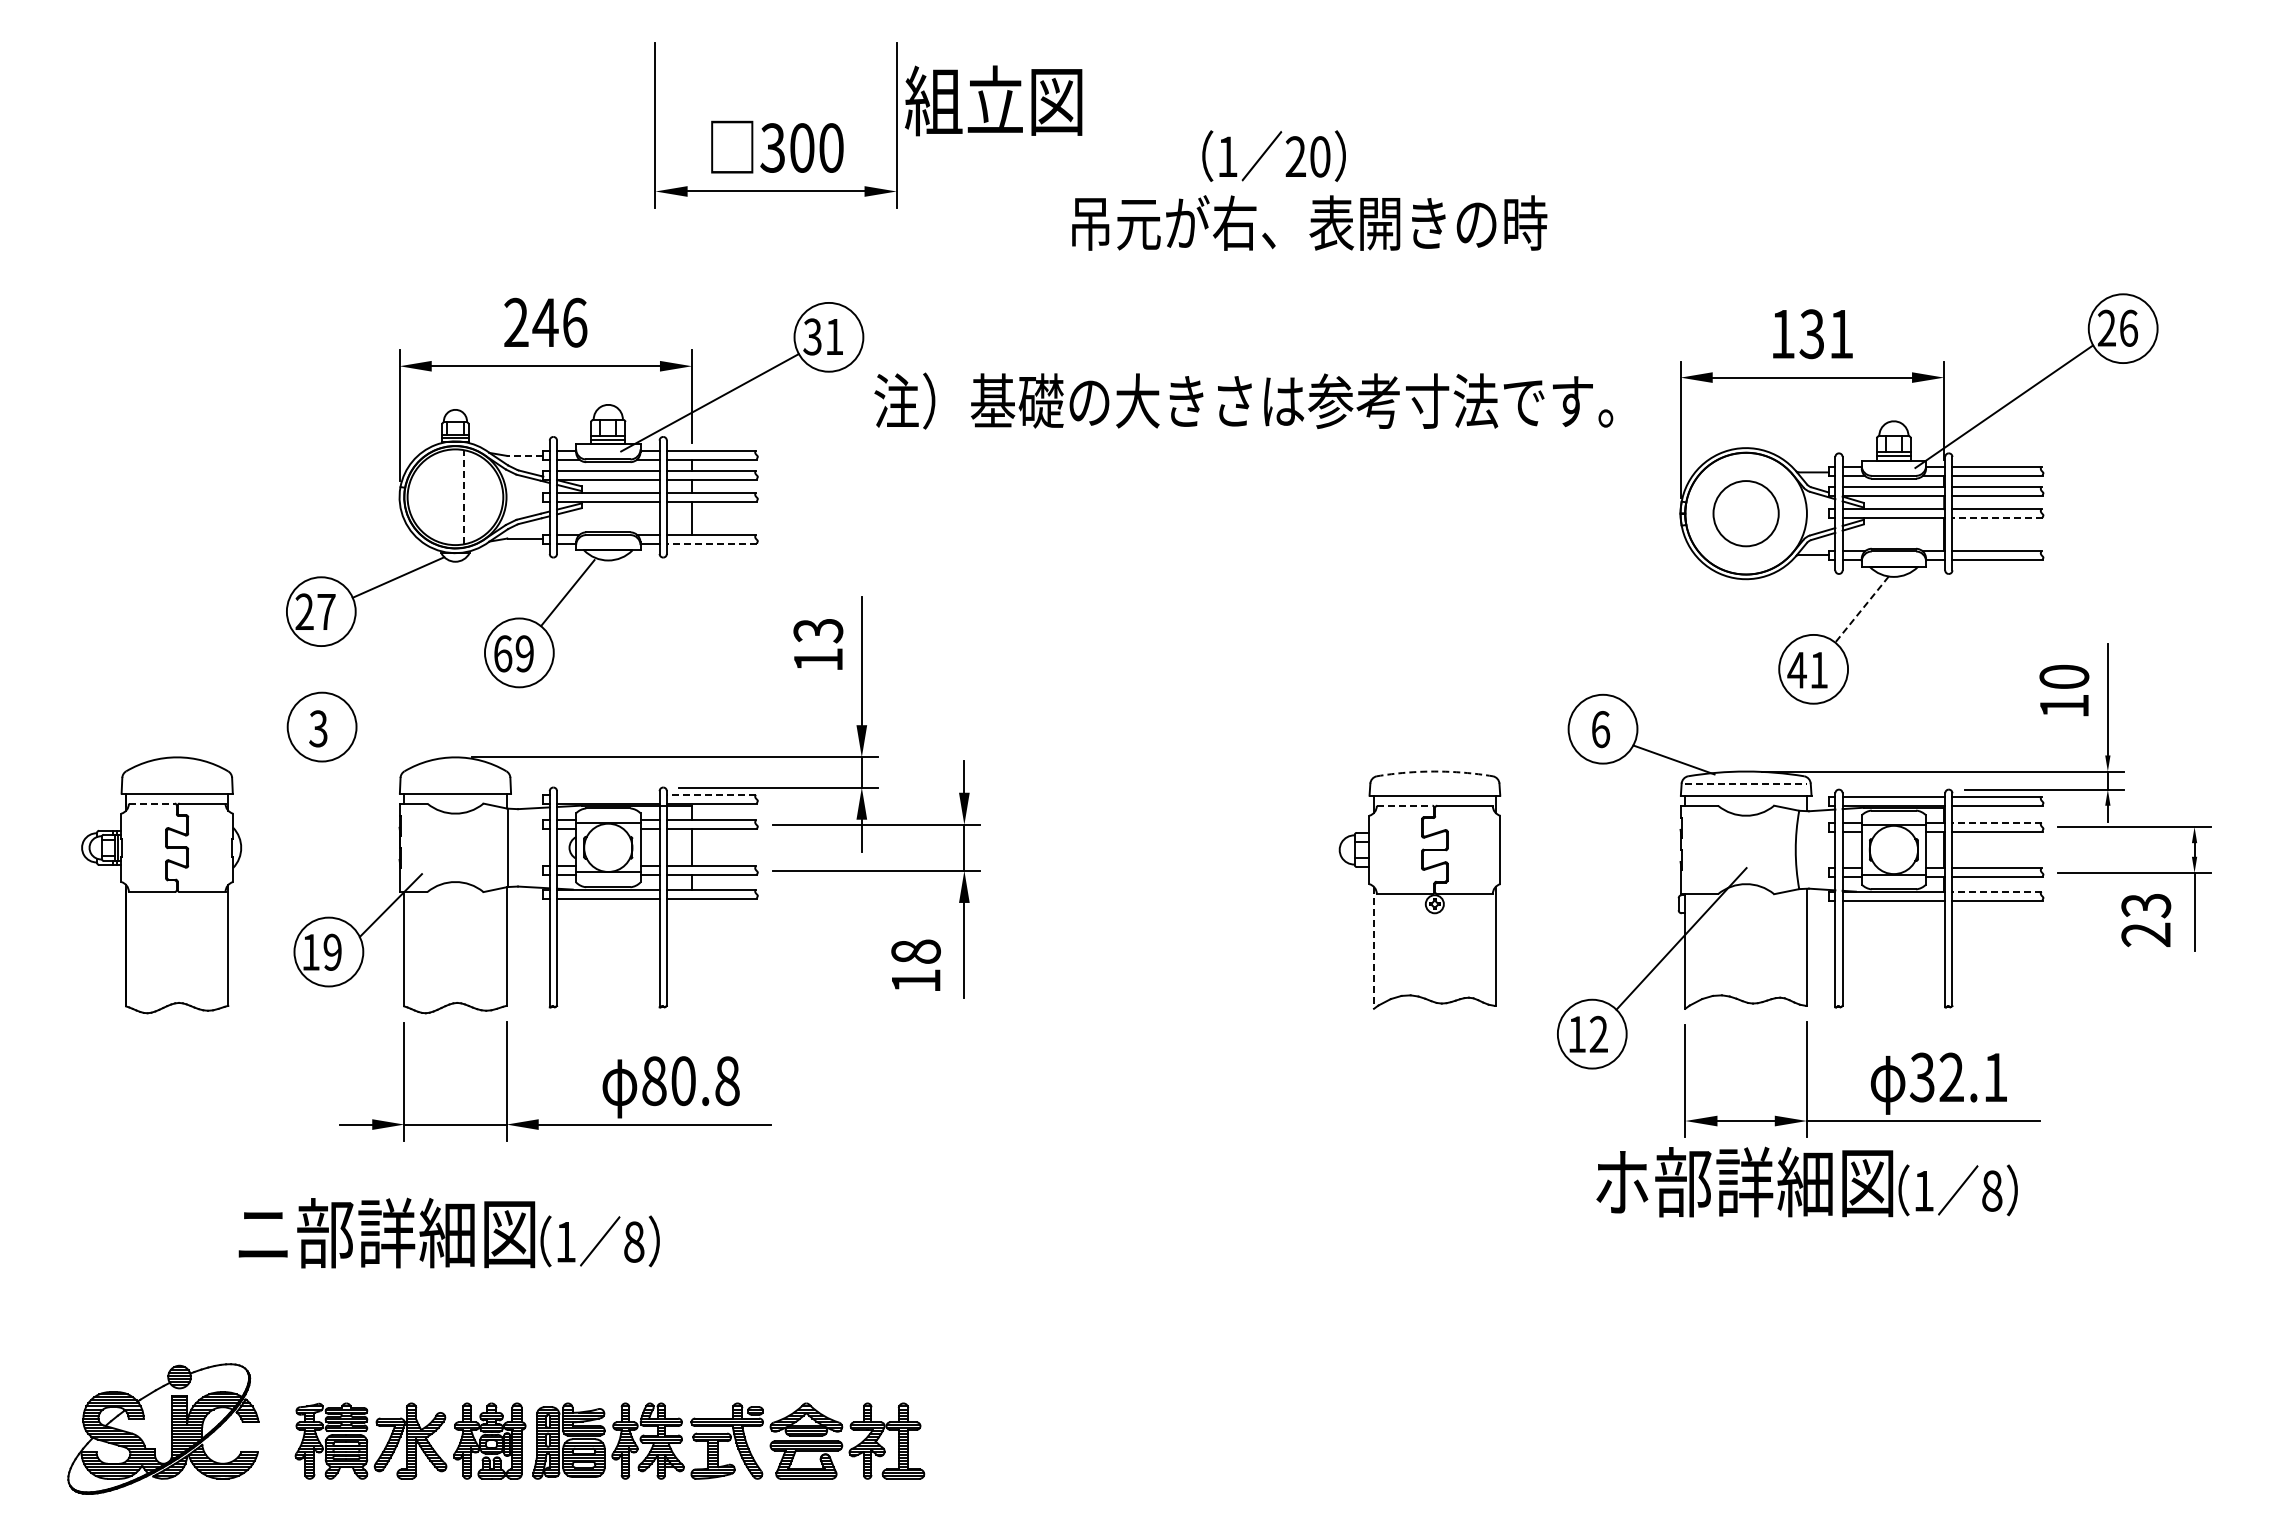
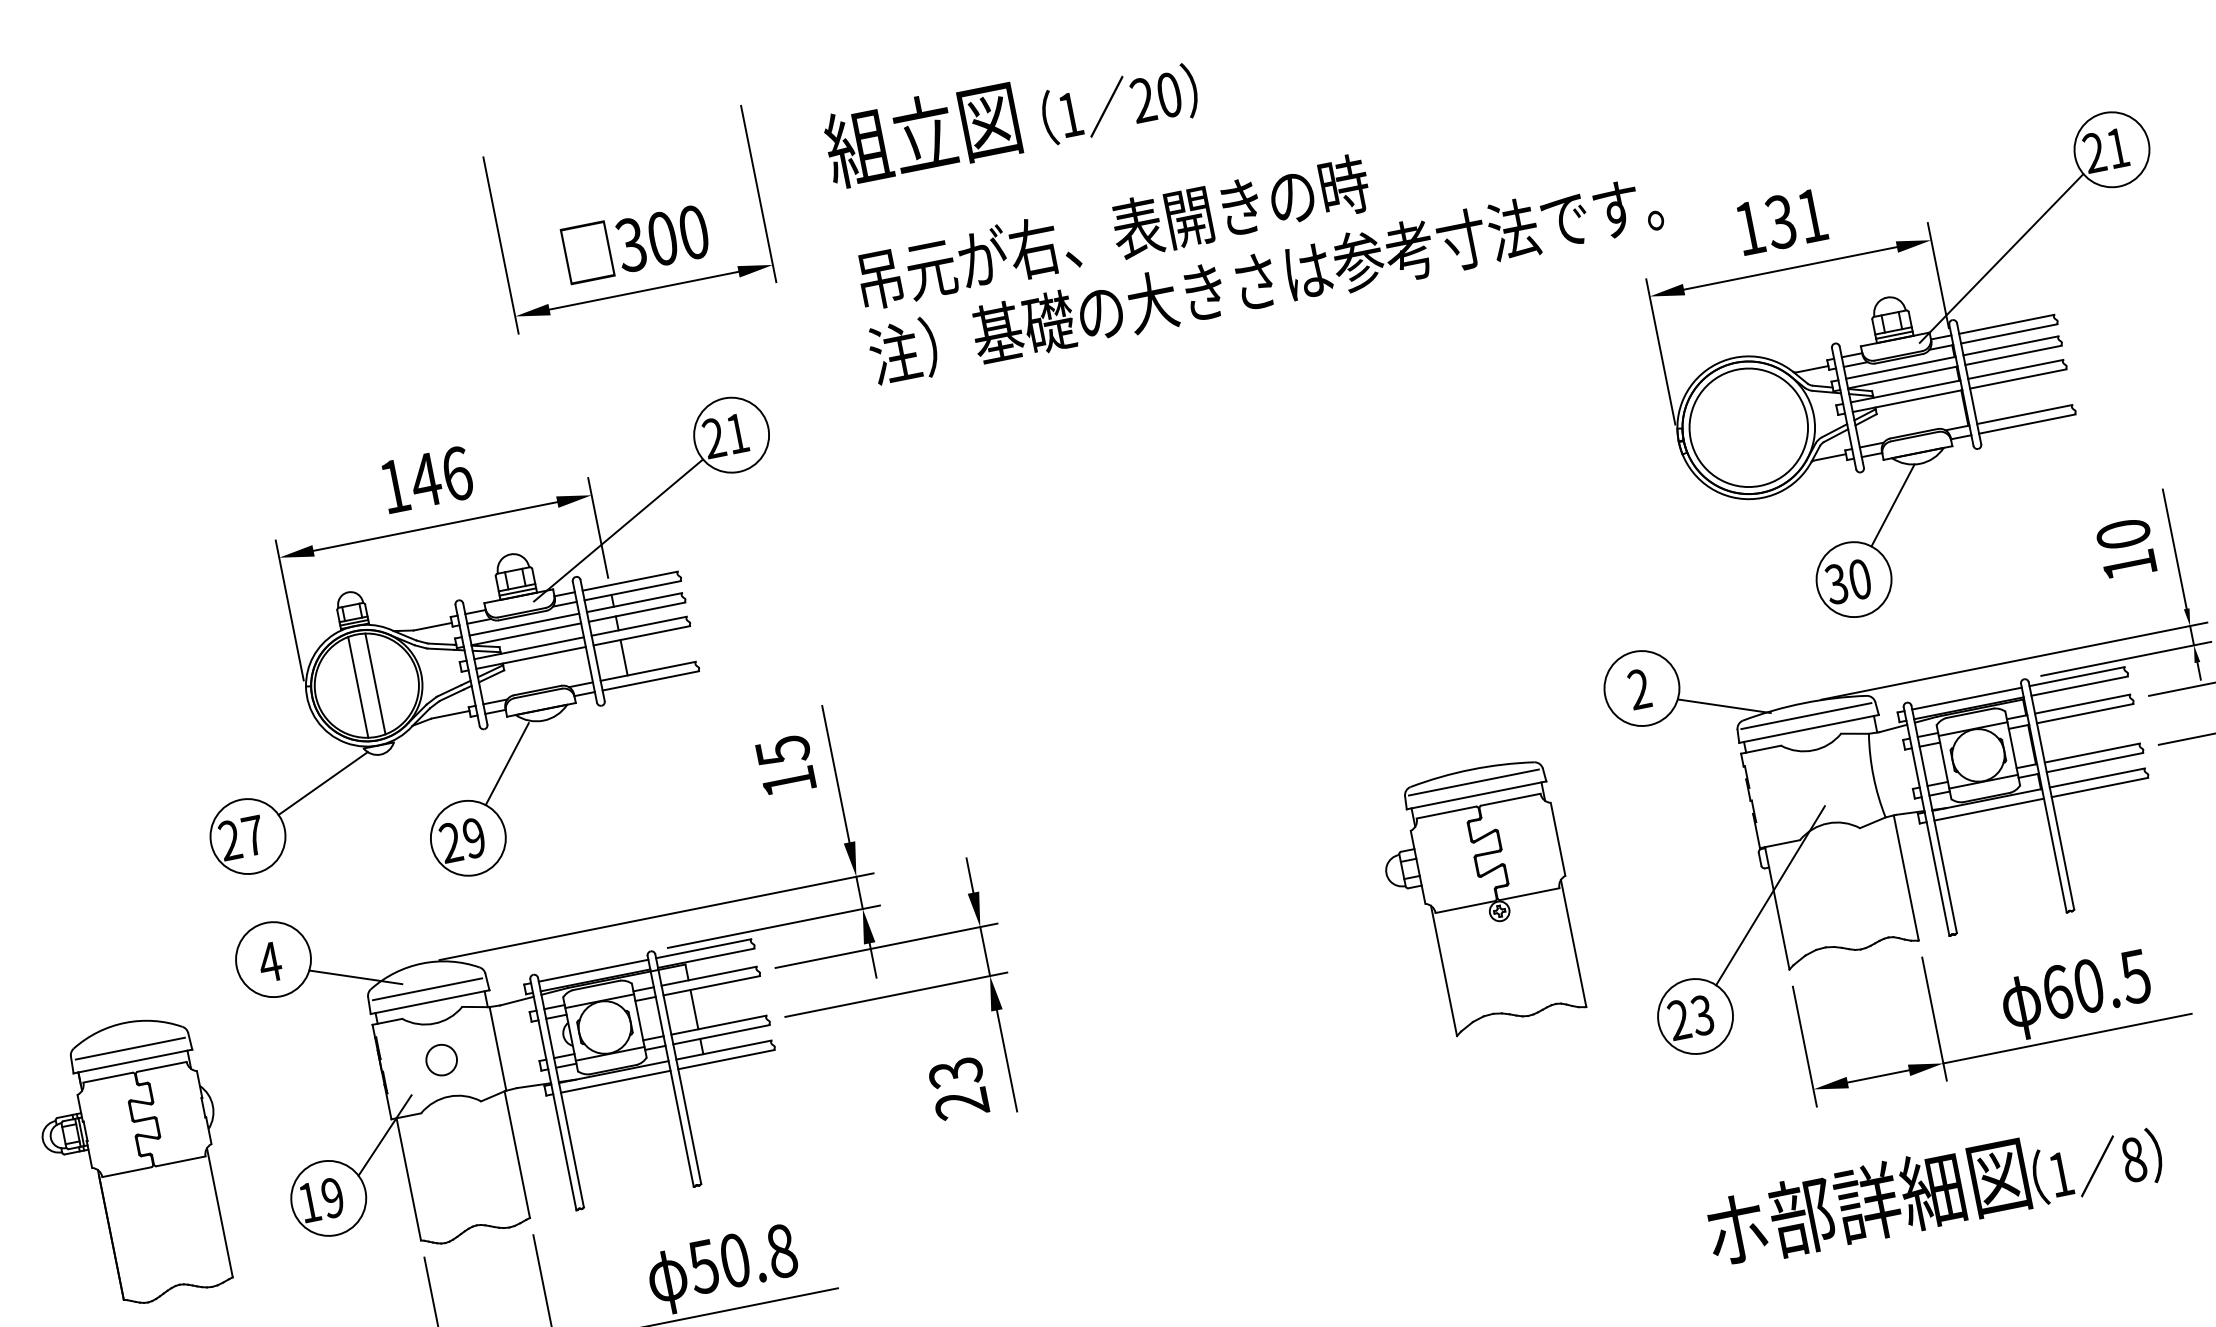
text: (993, 100) -> (921, 134), moved
text: (1273, 155) -> (1119, 103), moved
text: (1309, 222) -> (1113, 231), moved
text: (516, 321) -> (394, 484), 246 -> 146
text: (2129, 327) -> (2118, 147), 26 -> 21
text: (812, 337) -> (714, 438), 31 -> 21
text: (1243, 400) -> (1265, 278), moved
line: (525, 456) -> (432, 627), dashed -> solid
line: (463, 496) -> (375, 683), dashed -> solid
line: (447, 497) -> (358, 687), added
circle: (1745, 513) -> (1748, 427), size x1.67
line: (1997, 518) -> (2018, 379), dashed -> solid
line: (711, 544) -> (650, 681), dashed -> solid
line: (1862, 609) -> (1893, 505), dashed -> solid
text: (817, 630) -> (781, 750), 13 -> 15
text: (503, 653) -> (451, 842), 69 -> 29
text: (1807, 669) -> (1847, 581), 41 -> 30
text: (318, 728) -> (269, 961), 3 -> 4
text: (1600, 729) -> (1639, 689), 6 -> 2
line: (392, 757) -> (355, 977), added
arc: (1434, 771) -> (1470, 769), dashed -> solid
line: (177, 781) -> (130, 1048), added
line: (455, 781) -> (427, 989), added
line: (1434, 783) -> (1473, 782), added
line: (1746, 783) -> (1806, 715), dashed -> solid
line: (608, 794) -> (593, 970), added
line: (711, 794) -> (703, 948), dashed -> solid
line: (151, 803) -> (107, 1077), dashed -> solid
line: (1404, 805) -> (1446, 812), dashed -> solid
line: (1997, 822) -> (2083, 703), dashed -> solid
circle: (455, 847) -> (441, 1059), added
line: (1997, 891) -> (2097, 777), dashed -> solid
line: (1374, 947) -> (1444, 970), dashed -> solid
text: (915, 966) -> (958, 1088), 18 -> 23
text: (1587, 1034) -> (1690, 1017), 12 -> 23
text: (1958, 1077) -> (2095, 984), 32.1 -> 60.5
text: (653, 1081) -> (703, 1267), 80.8 -> 50.8
text: (1806, 1181) -> (1933, 1189), moved

